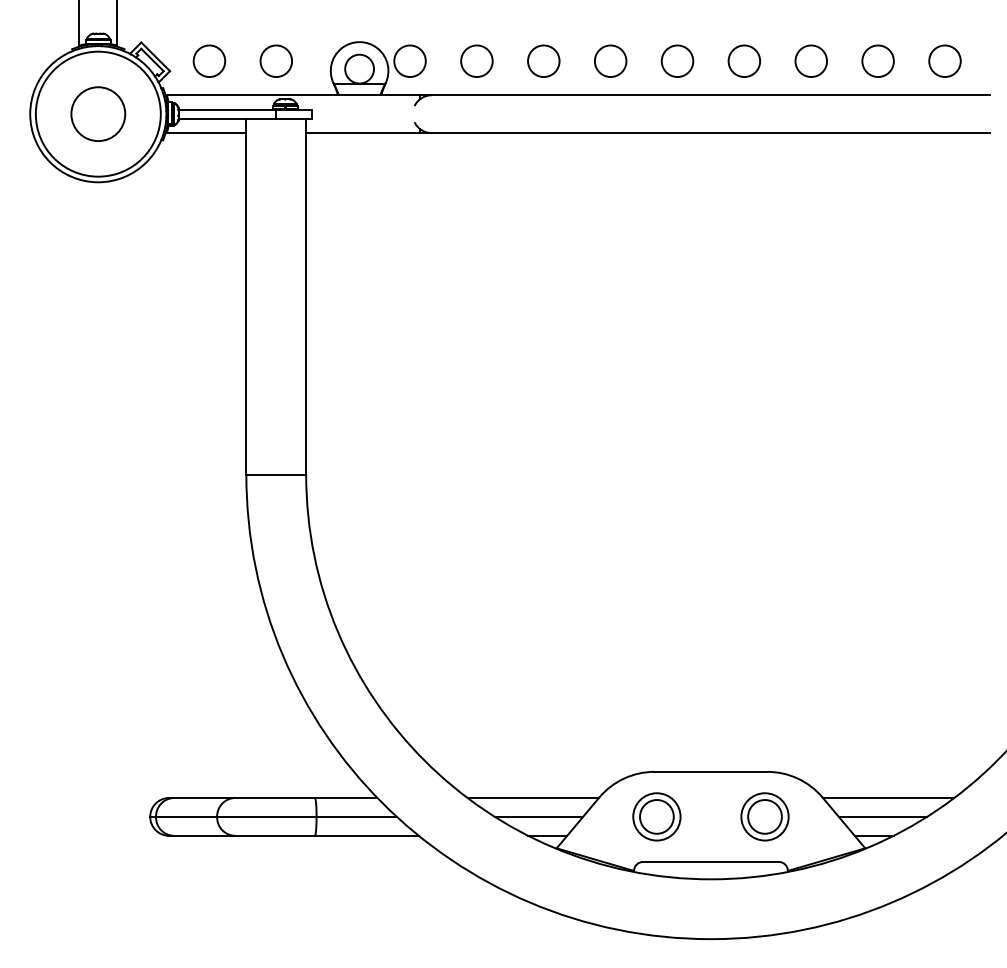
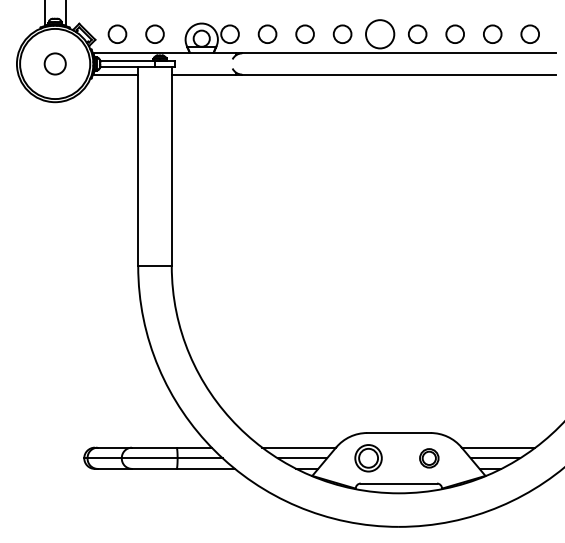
circle: (676, 61) -> (379, 34), size x1.6
circle: (98, 113) -> (55, 63), size x0.7
part: (765, 817) -> (429, 458), size x0.7

